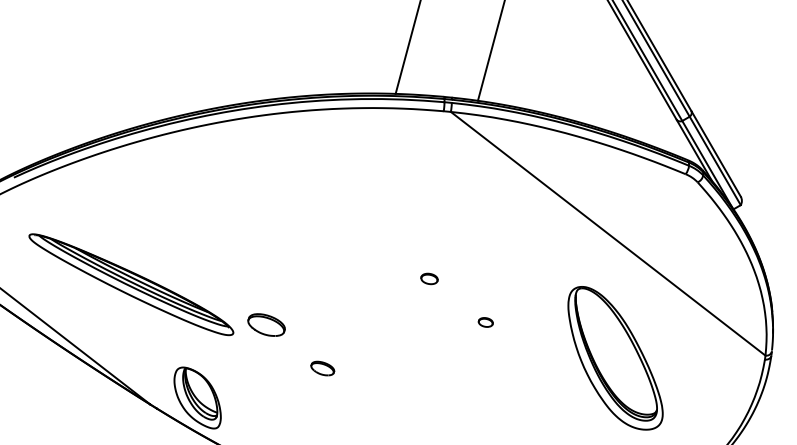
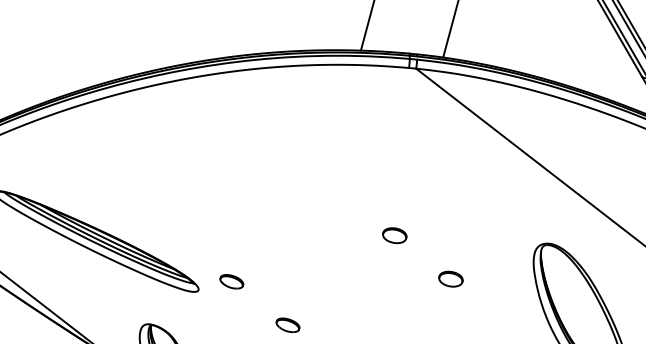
part: (429, 278) -> (394, 235), size x1.43
part: (485, 322) -> (450, 279), size x1.67
part: (266, 324) -> (231, 281), size x0.62

